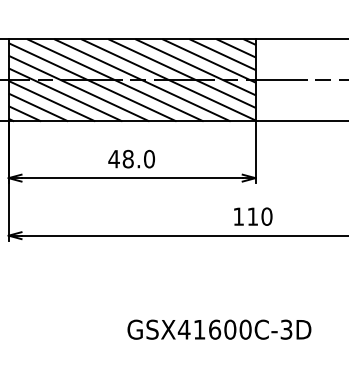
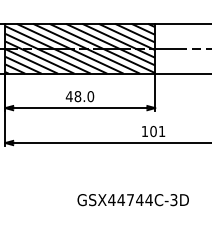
text: (259, 216) -> (157, 131), 110 -> 101
text: (221, 330) -> (134, 200), GSX41600C-3D -> GSX44744C-3D

